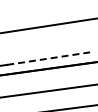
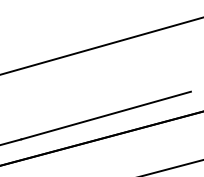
line: (48, 58) -> (105, 115), dashed -> solid

